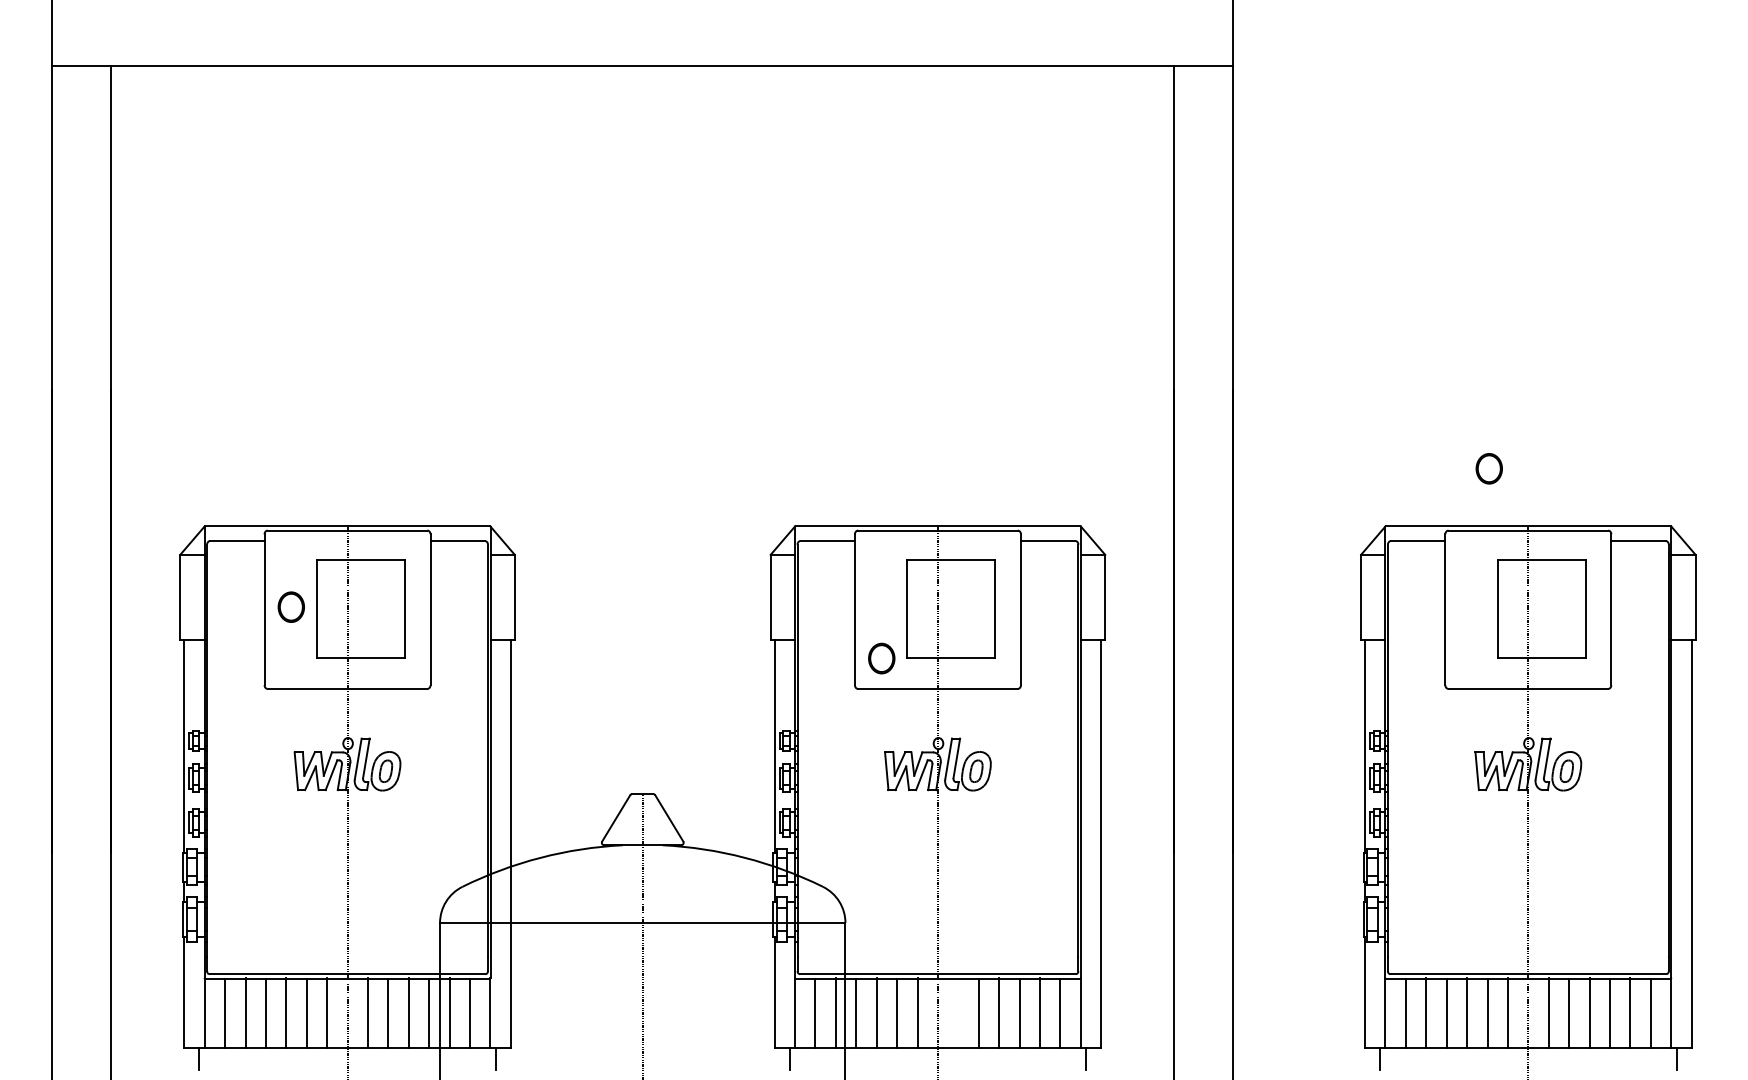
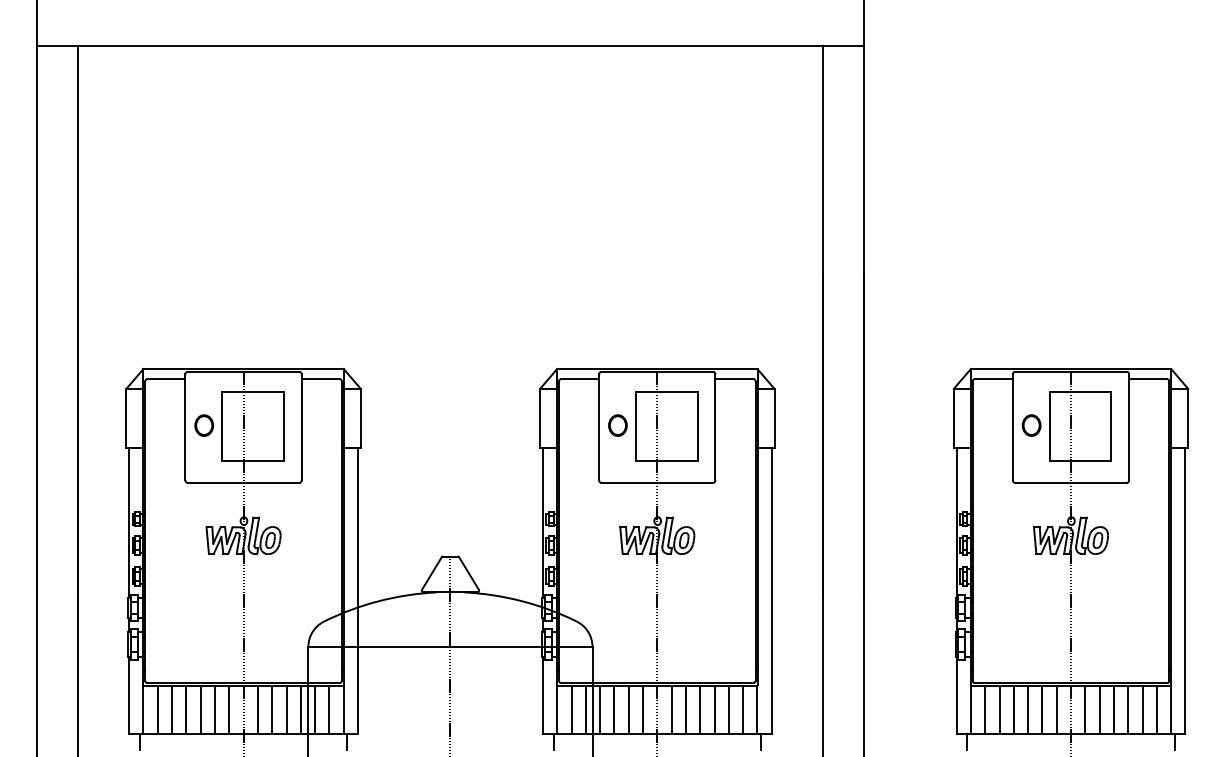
part: (1489, 468) -> (1031, 425), moved
part: (881, 658) -> (617, 425), moved
line: (958, 1012) -> (671, 709), added

